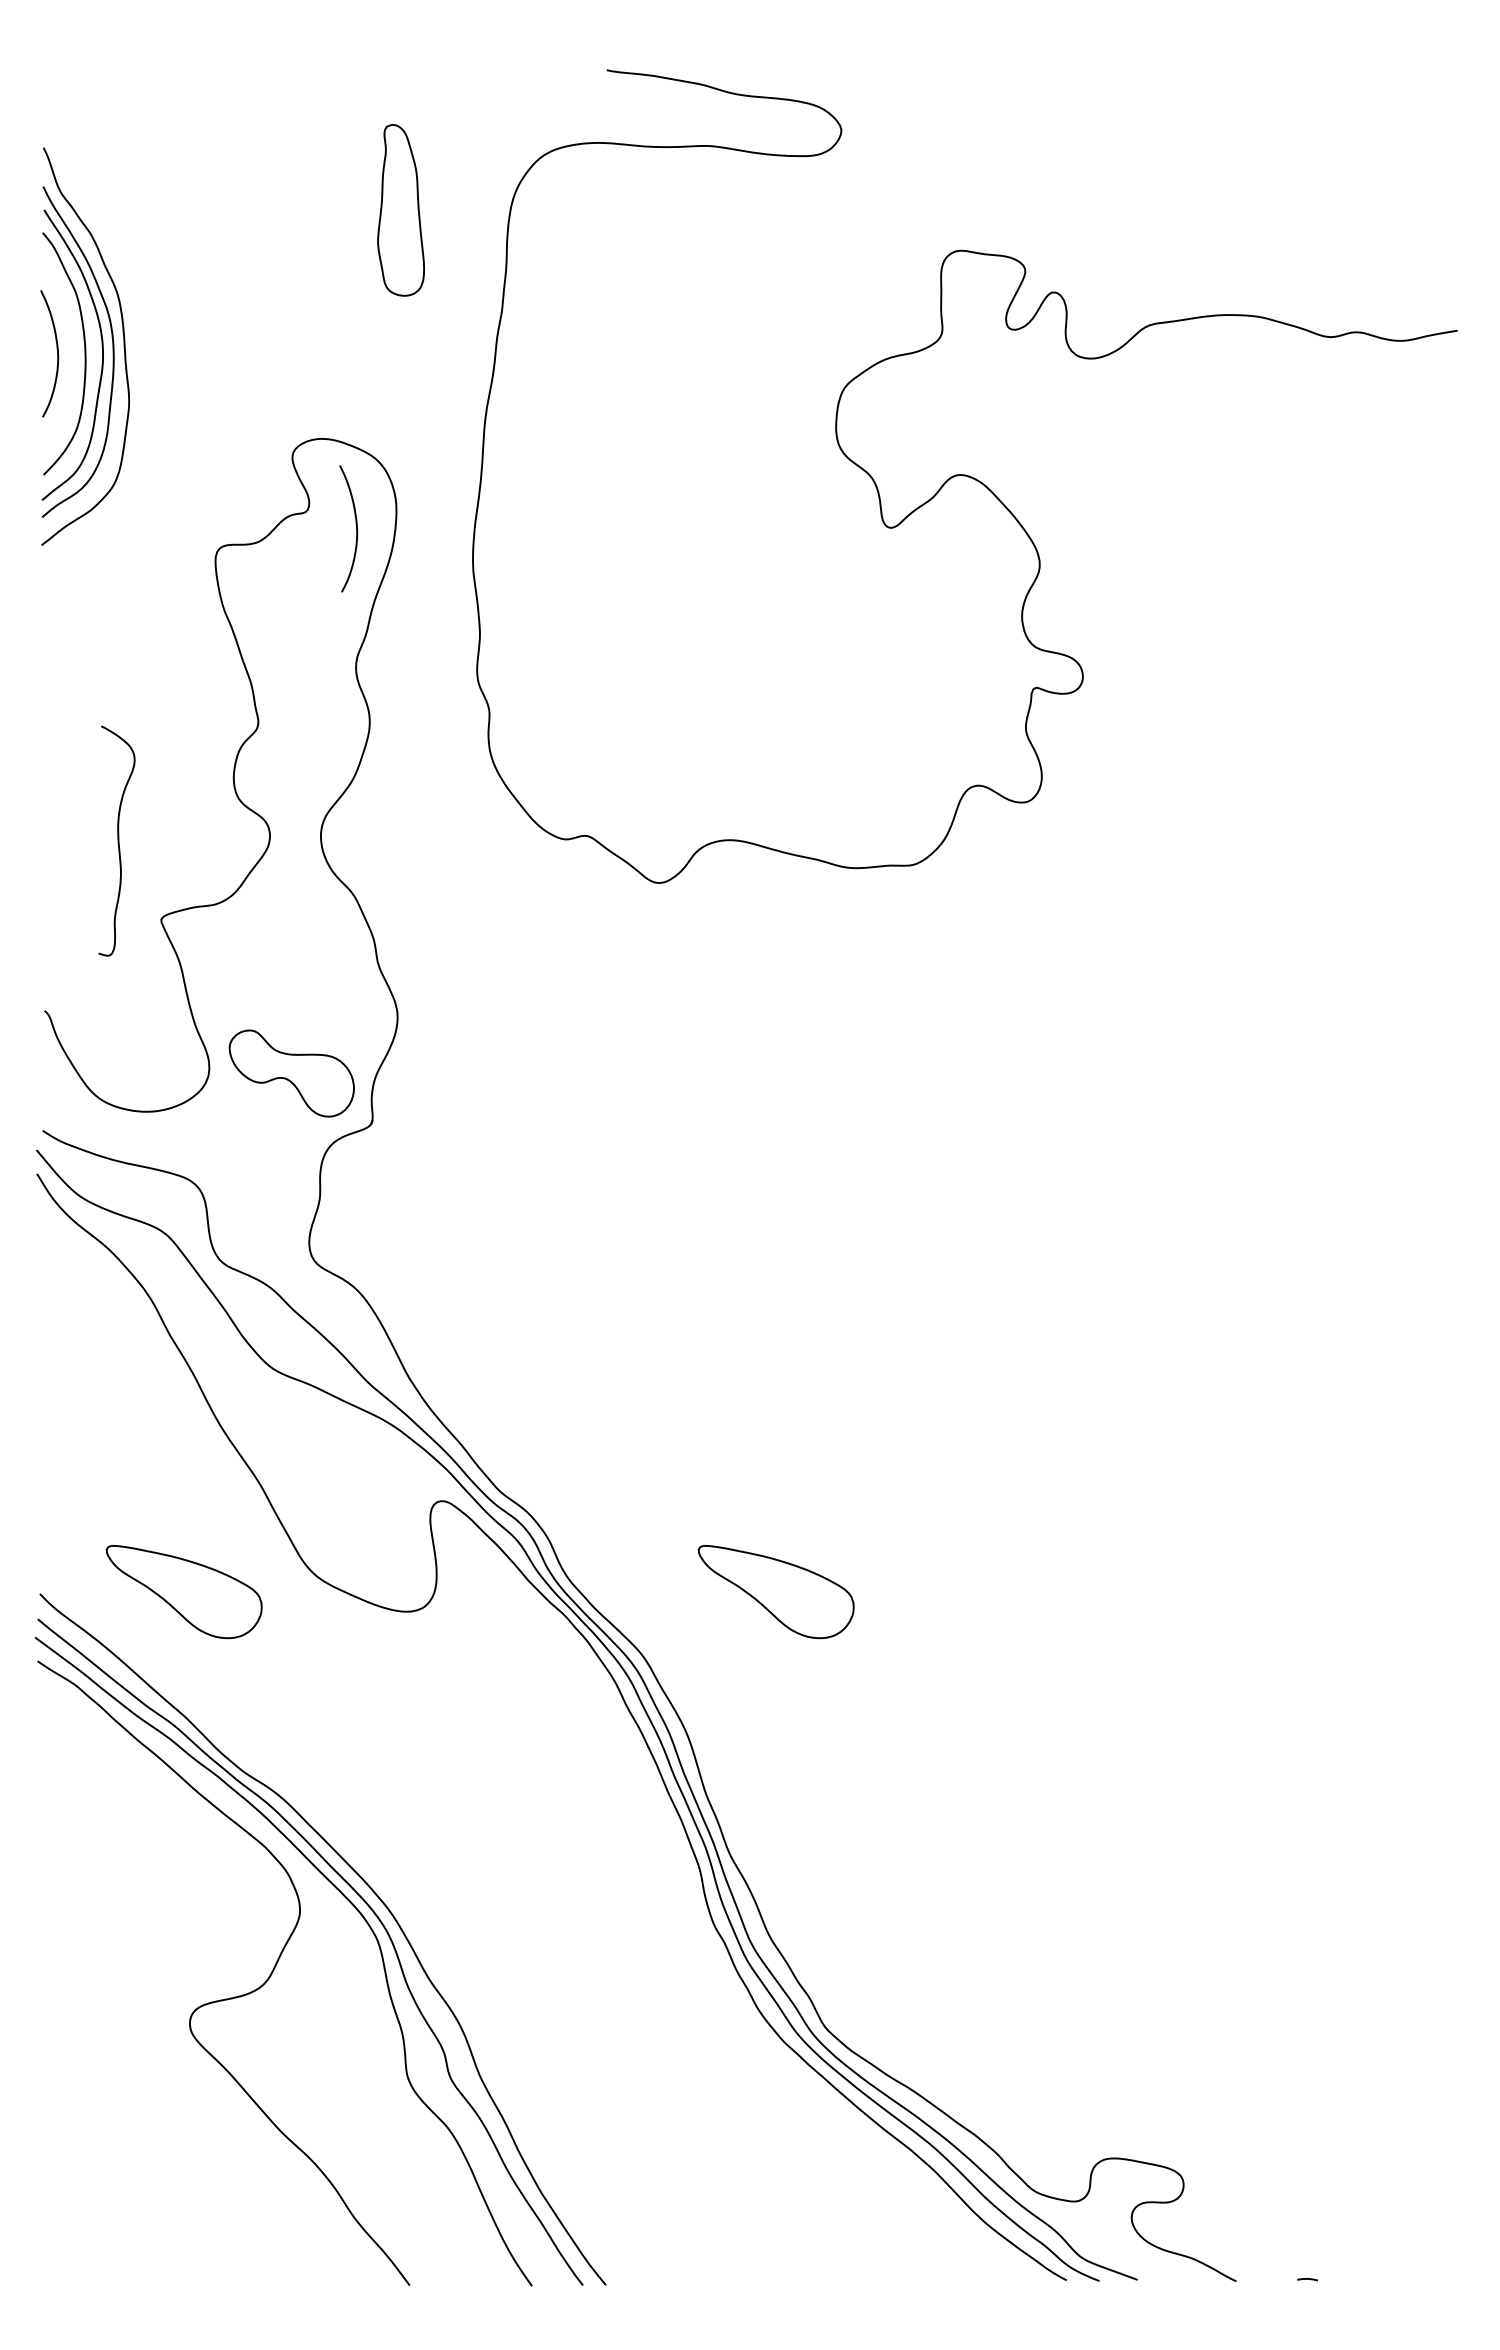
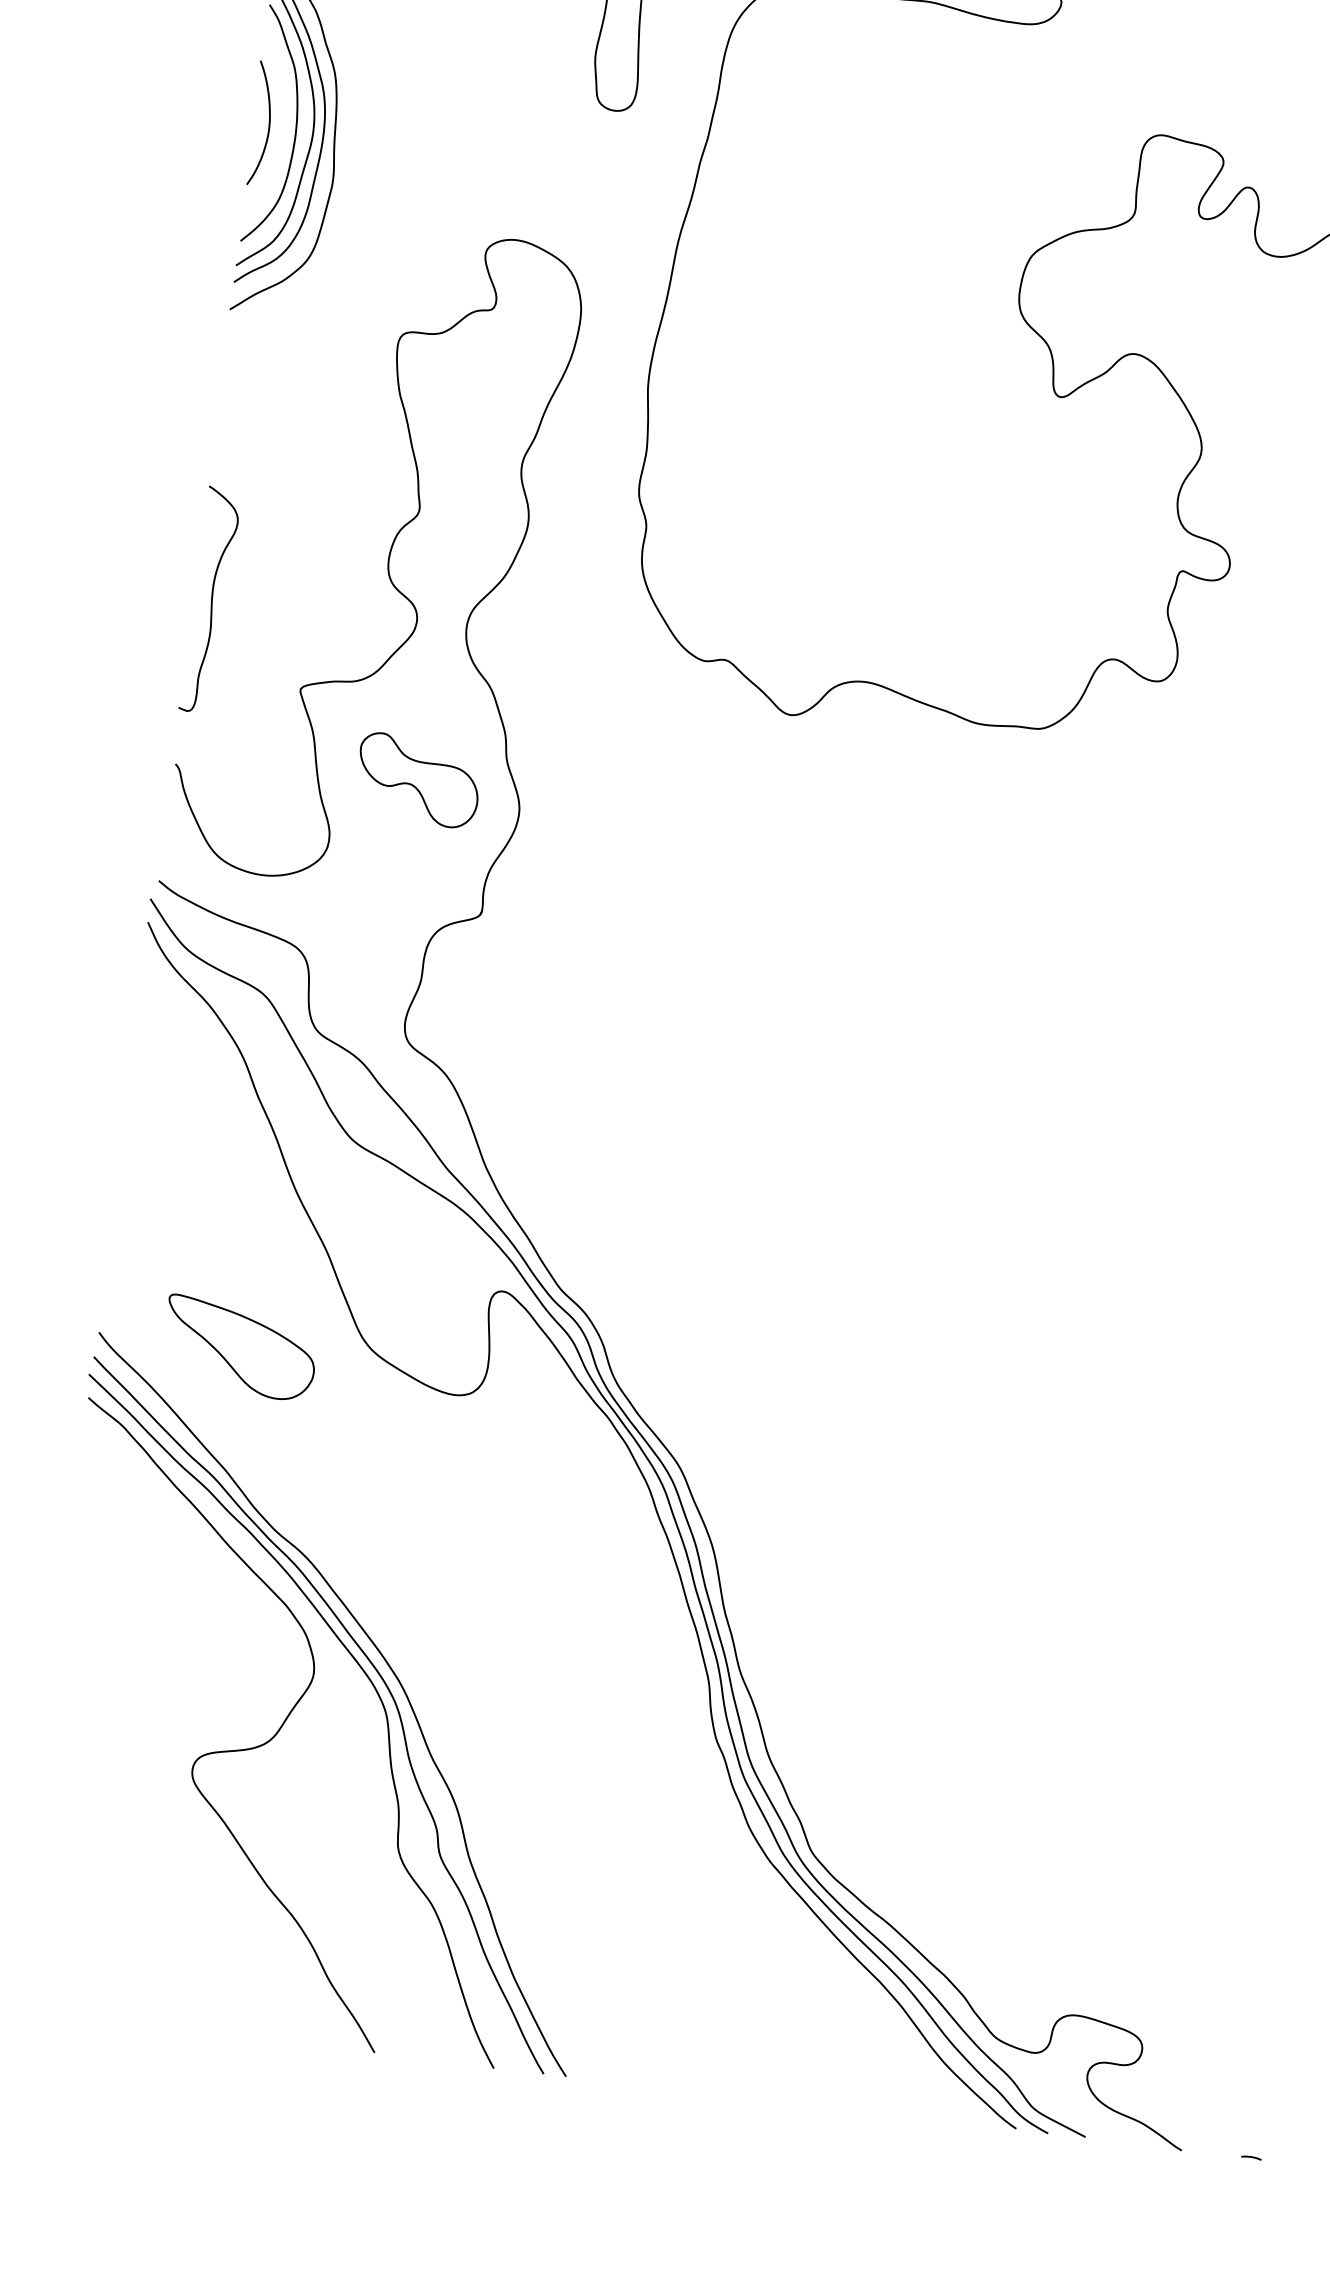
curve: (356, 528) -> (539, 331), removed
curve: (117, 840) -> (210, 599), moved
part: (291, 1073) -> (418, 780), moved
part: (775, 1592) -> (816, 1421), removed

